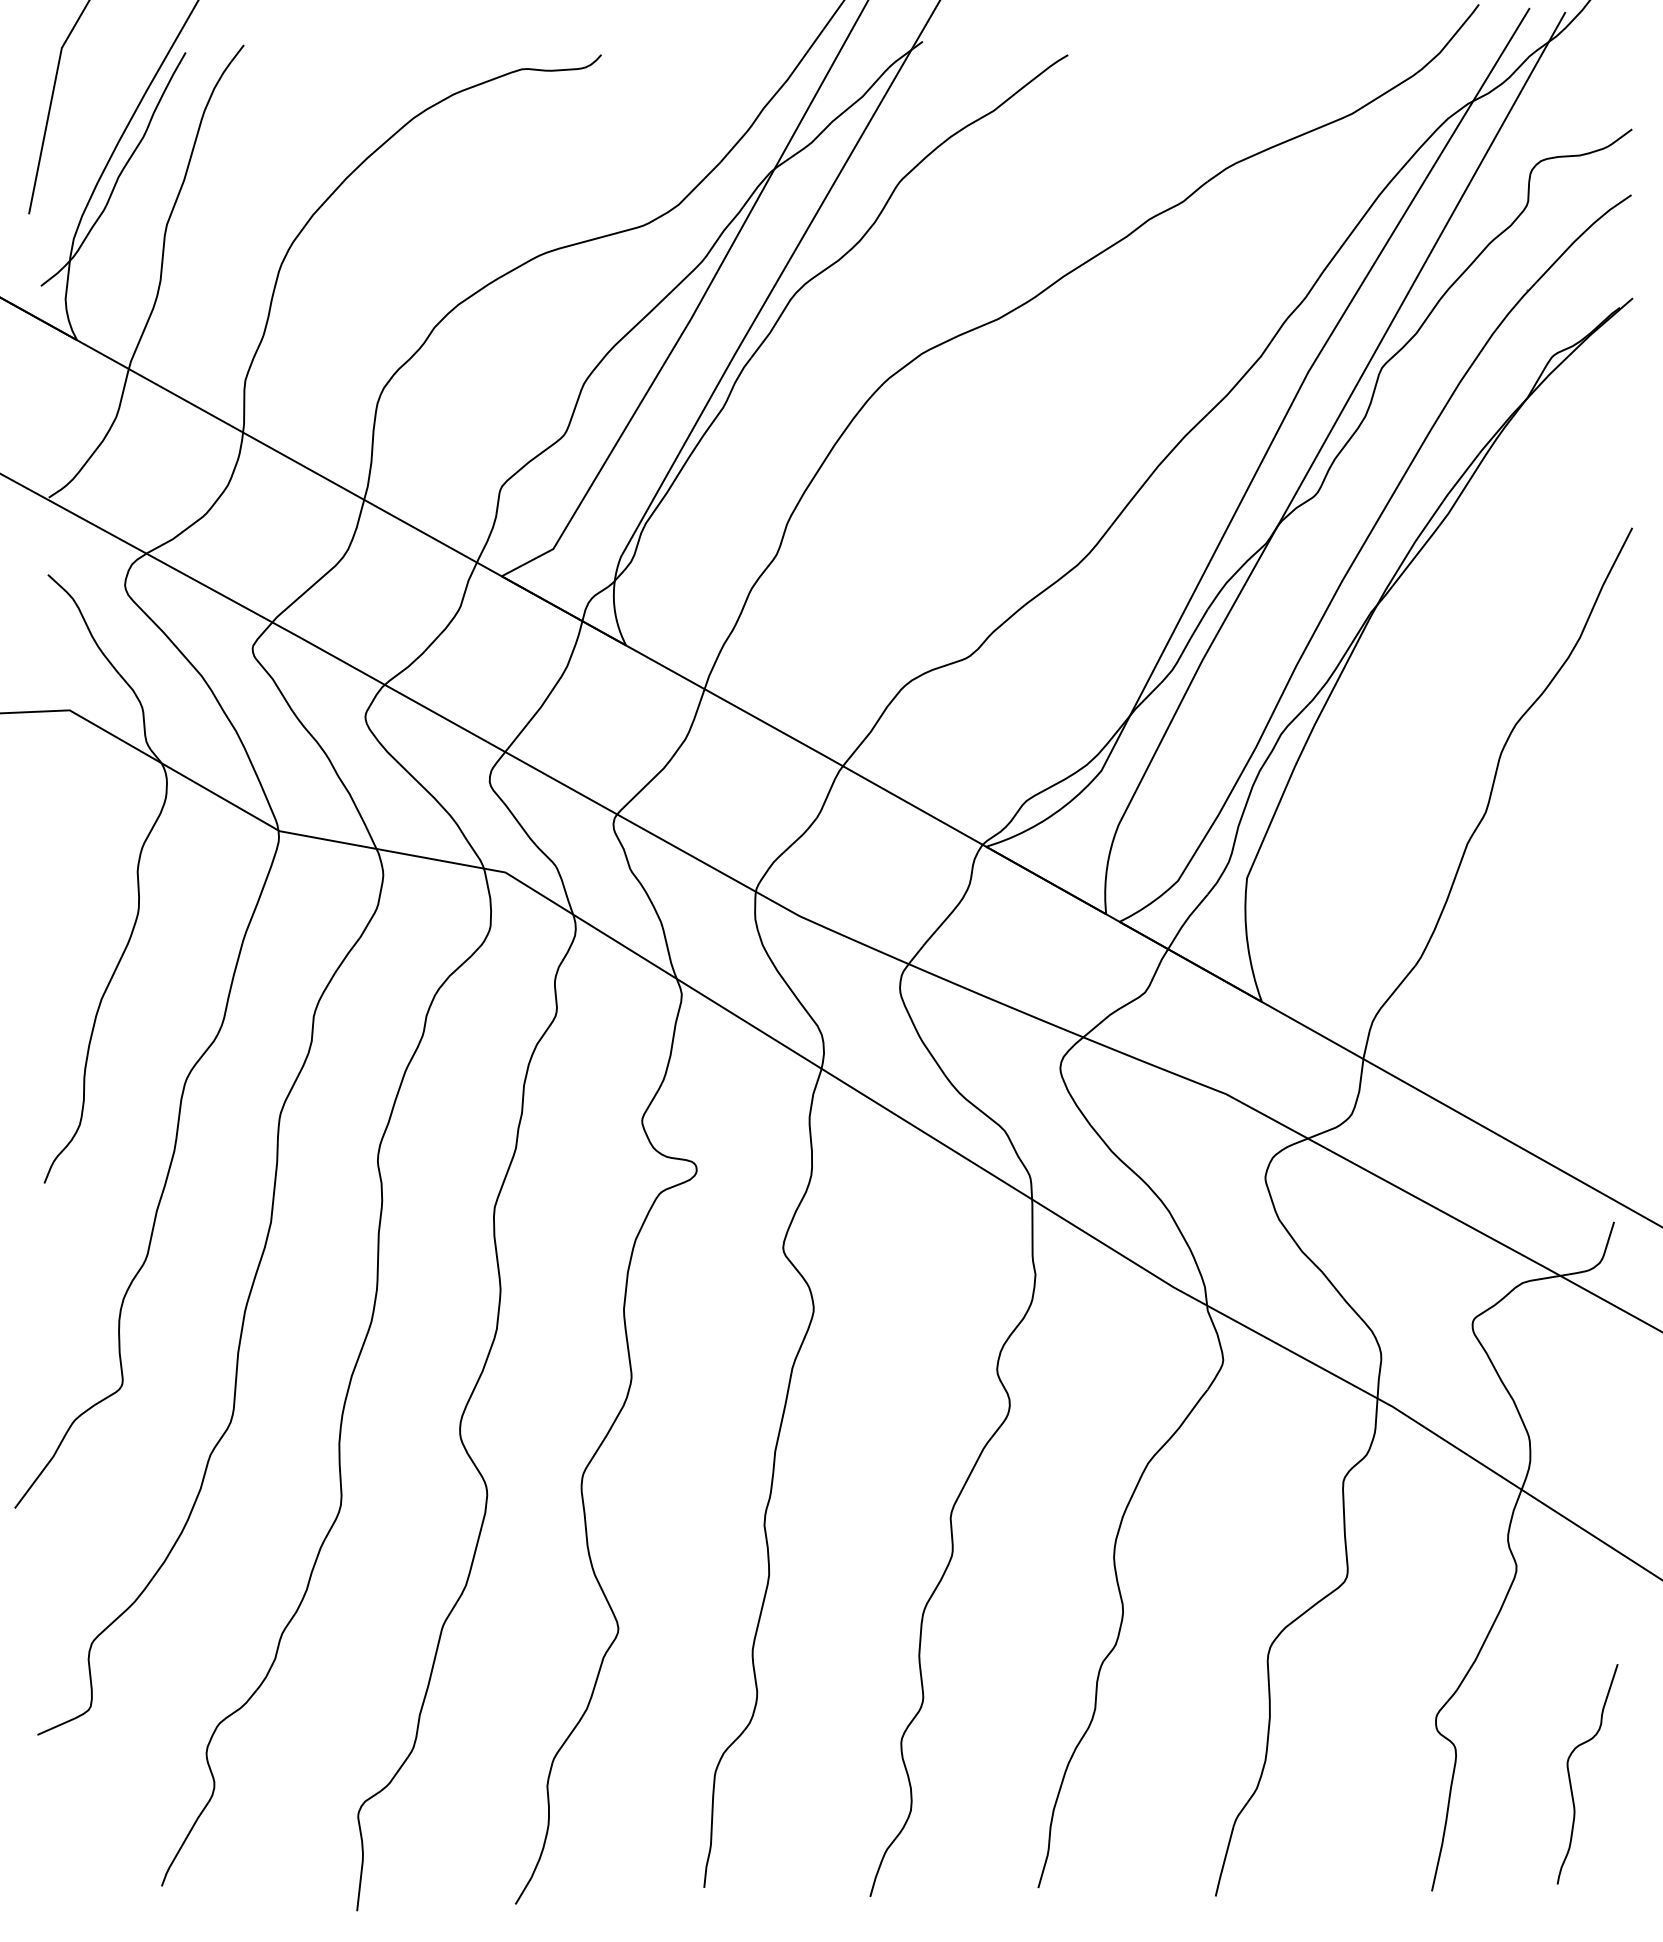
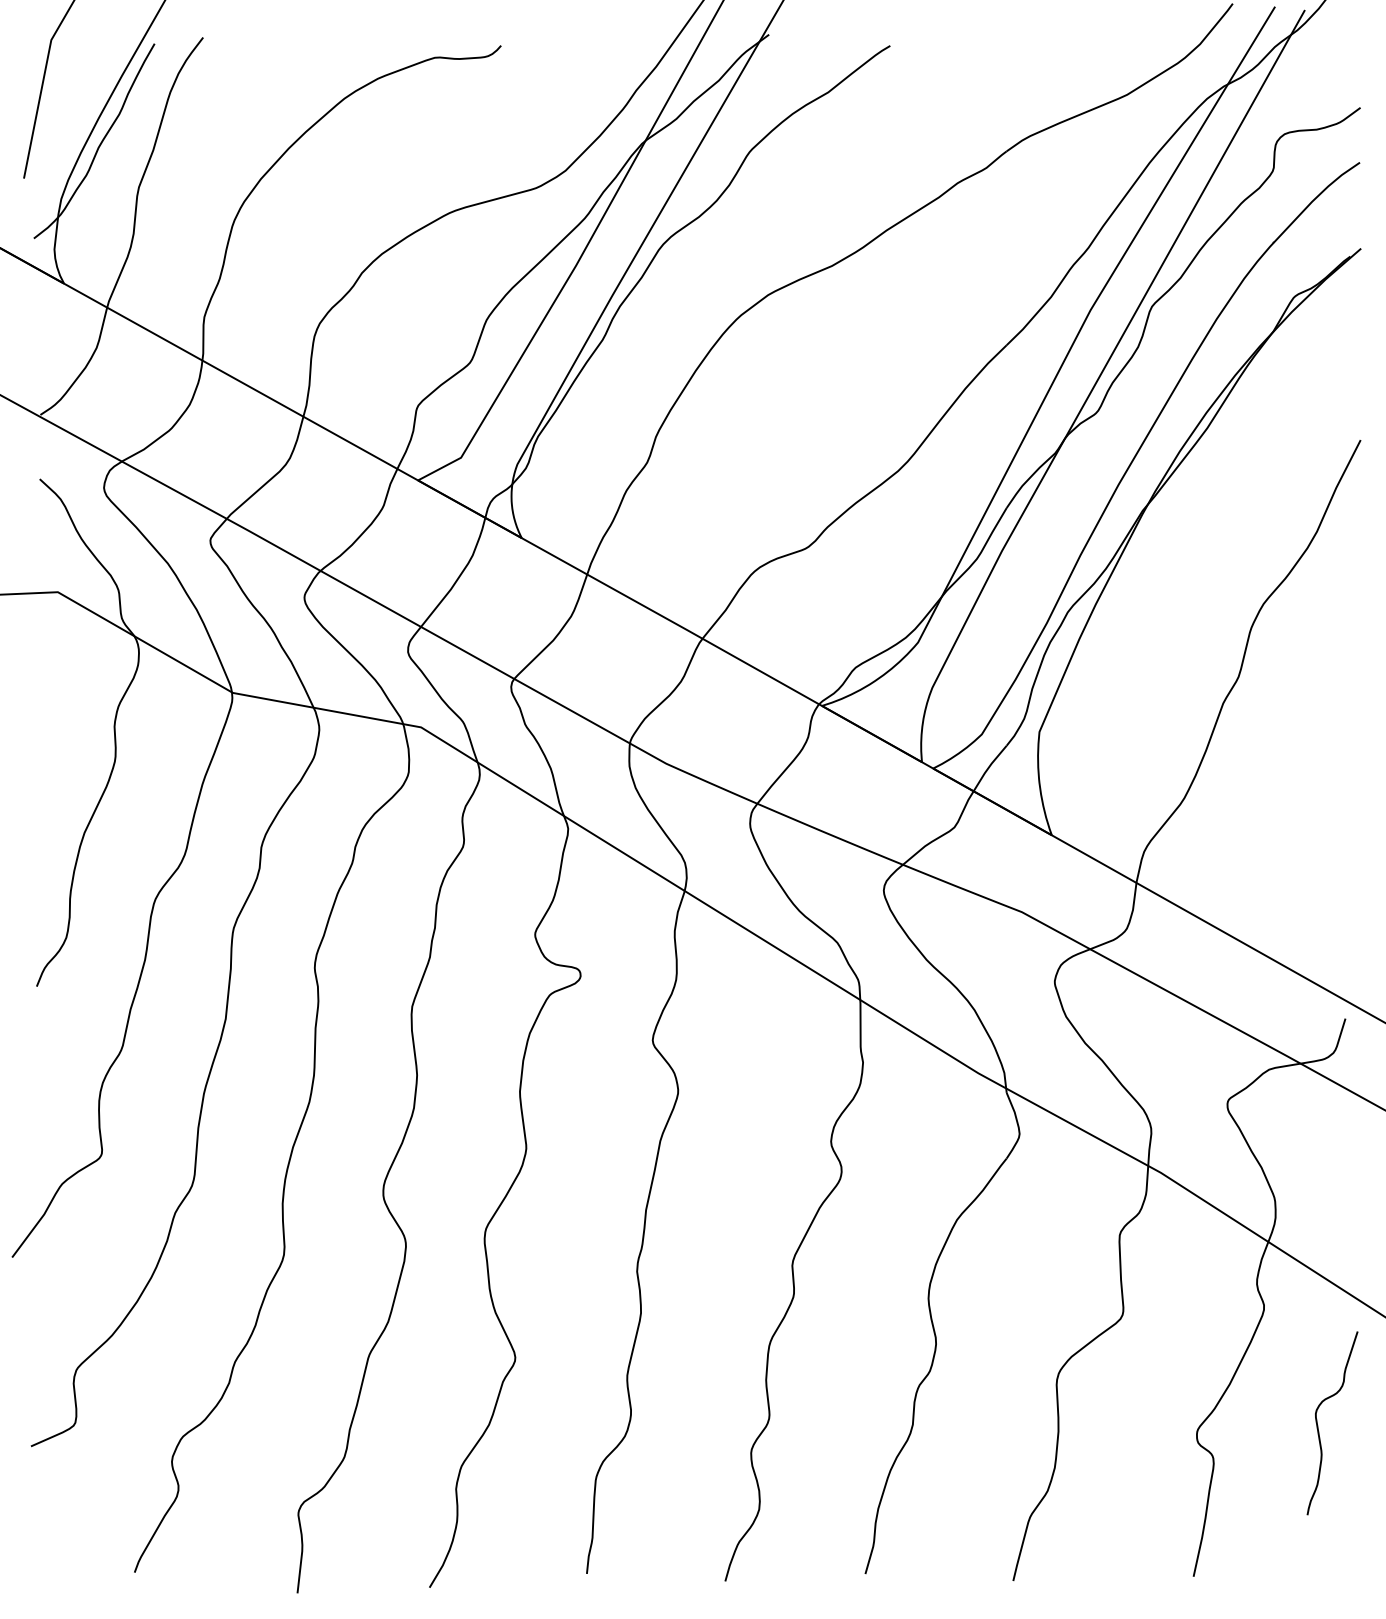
curve: (1570, 1776) -> (1318, 1425), moved

